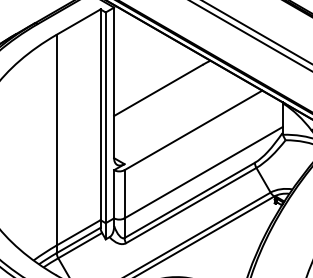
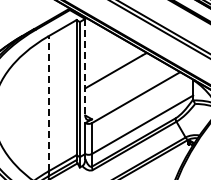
line: (114, 83) -> (85, 67), solid -> dashed
line: (56, 139) -> (48, 103), solid -> dashed

